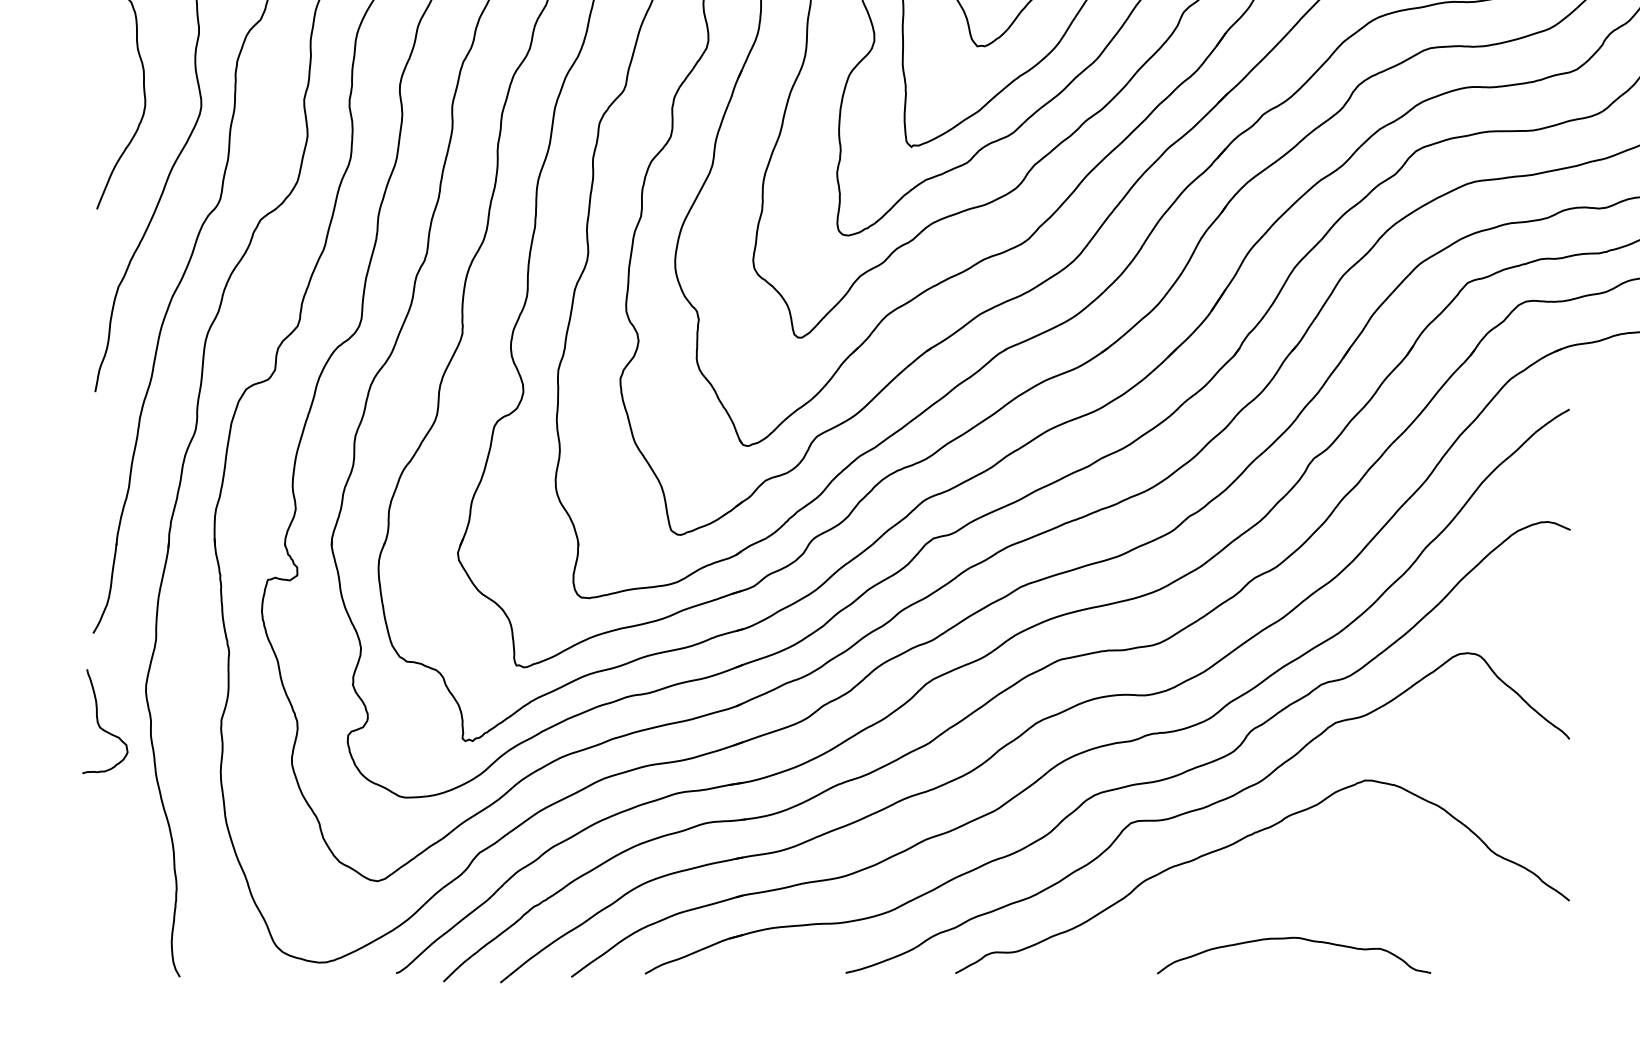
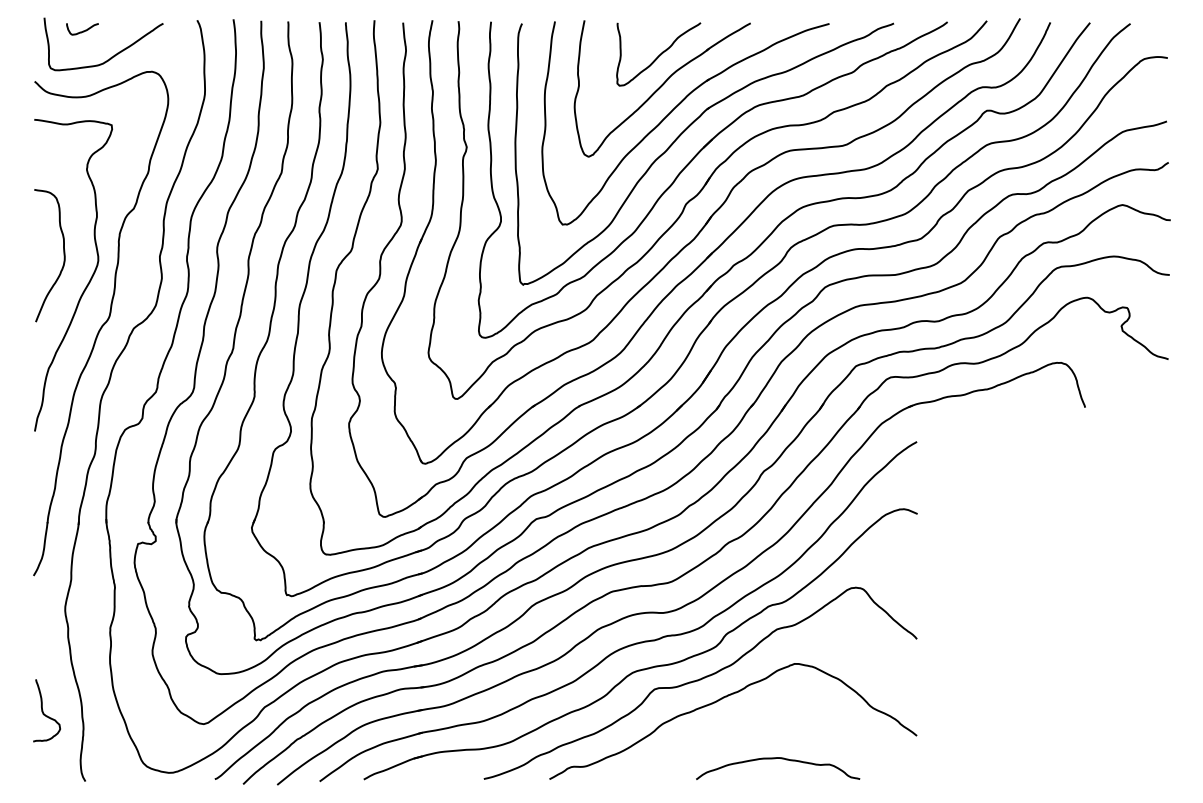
curve: (99, 721) -> (43, 710), moved
curve: (1289, 940) -> (775, 759), moved

